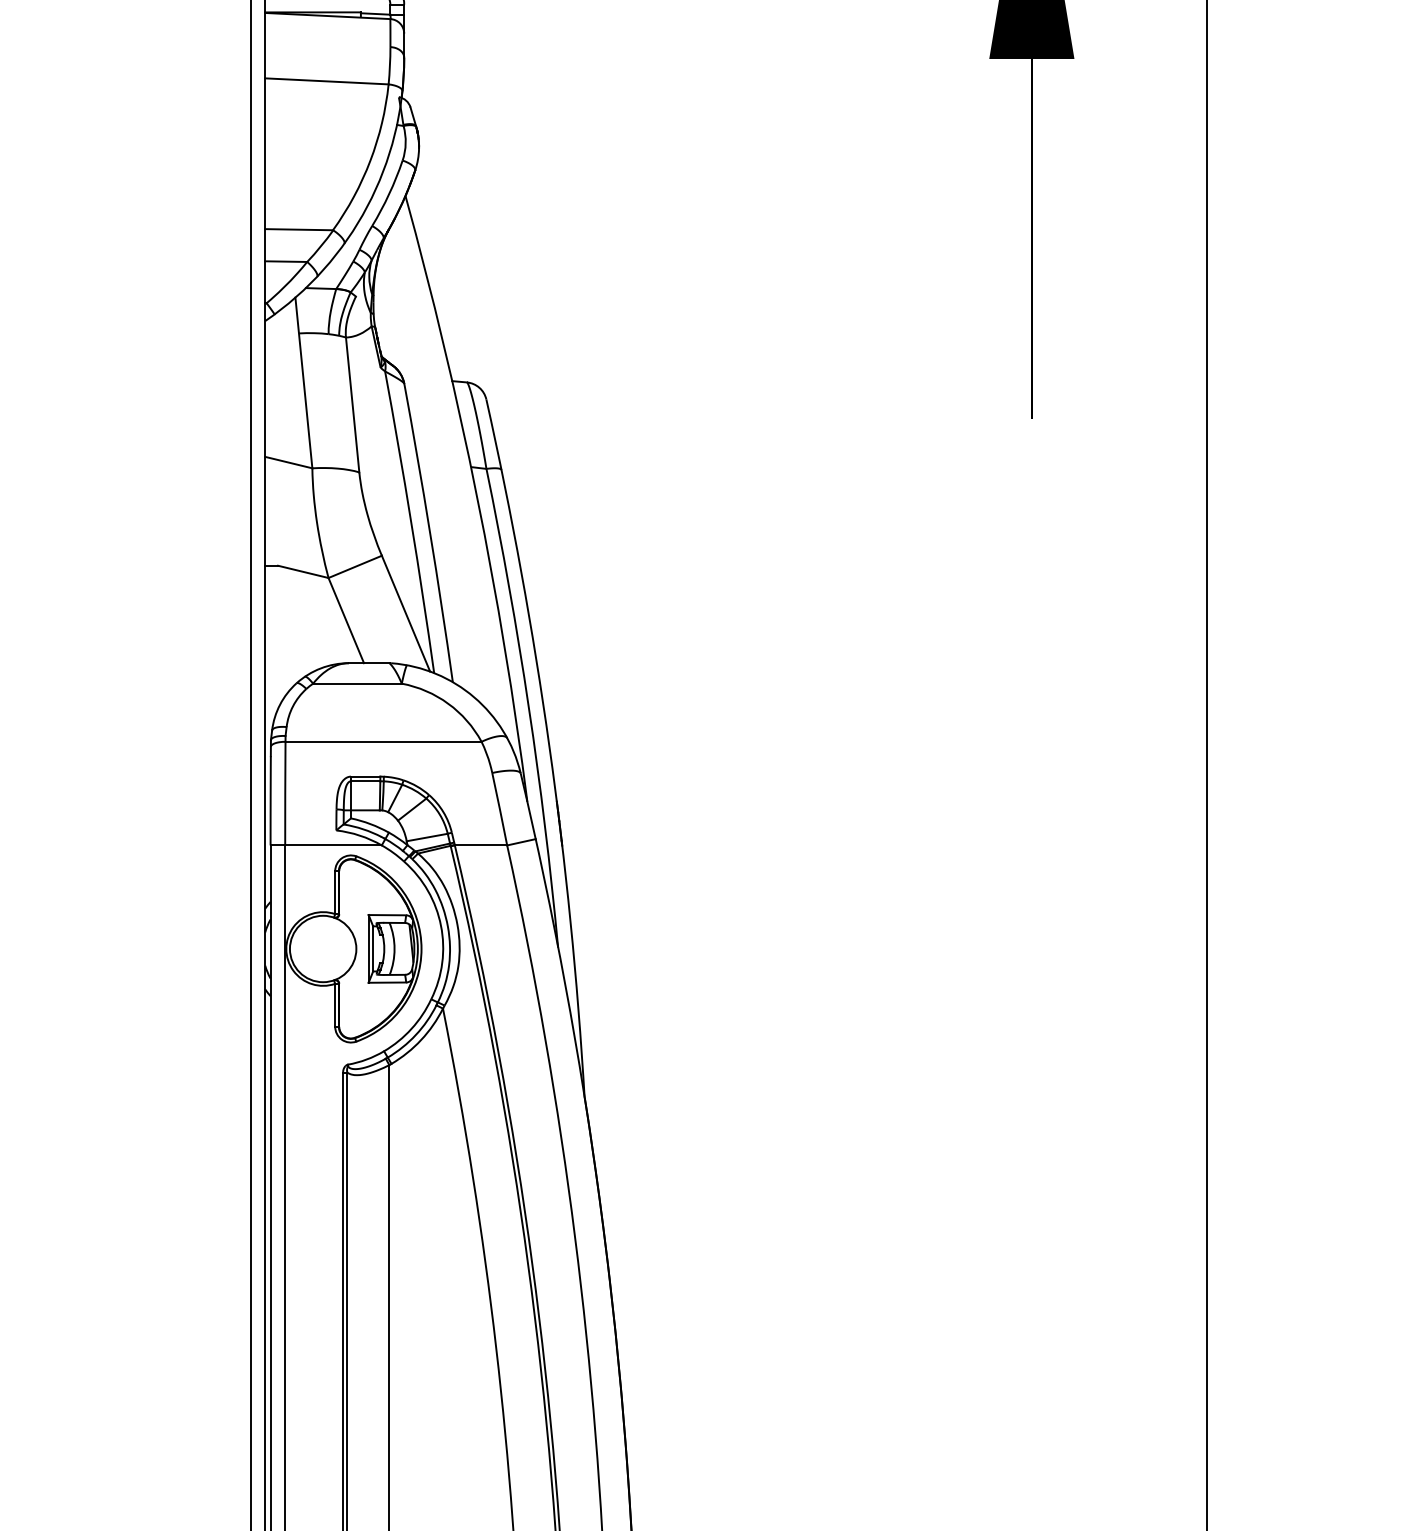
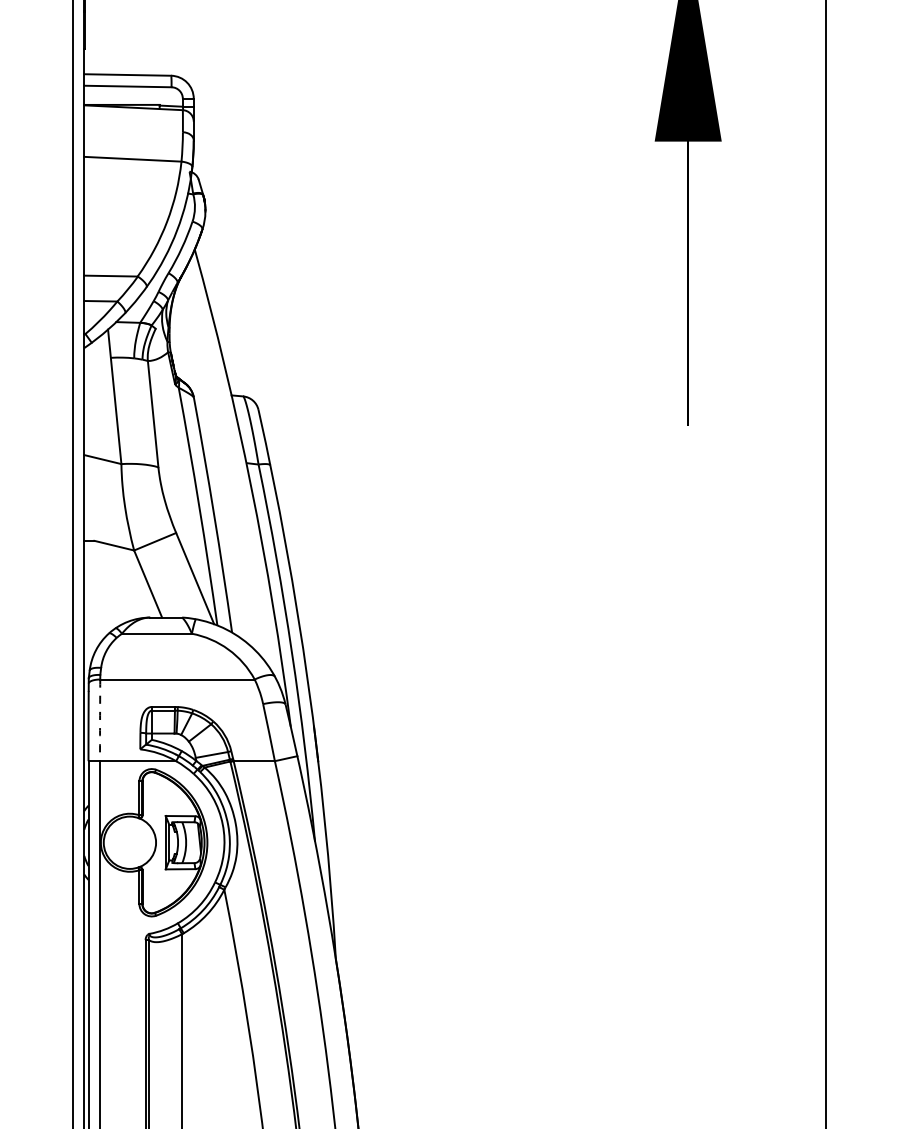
arc: (285, 793) -> (100, 720), solid -> dashed

